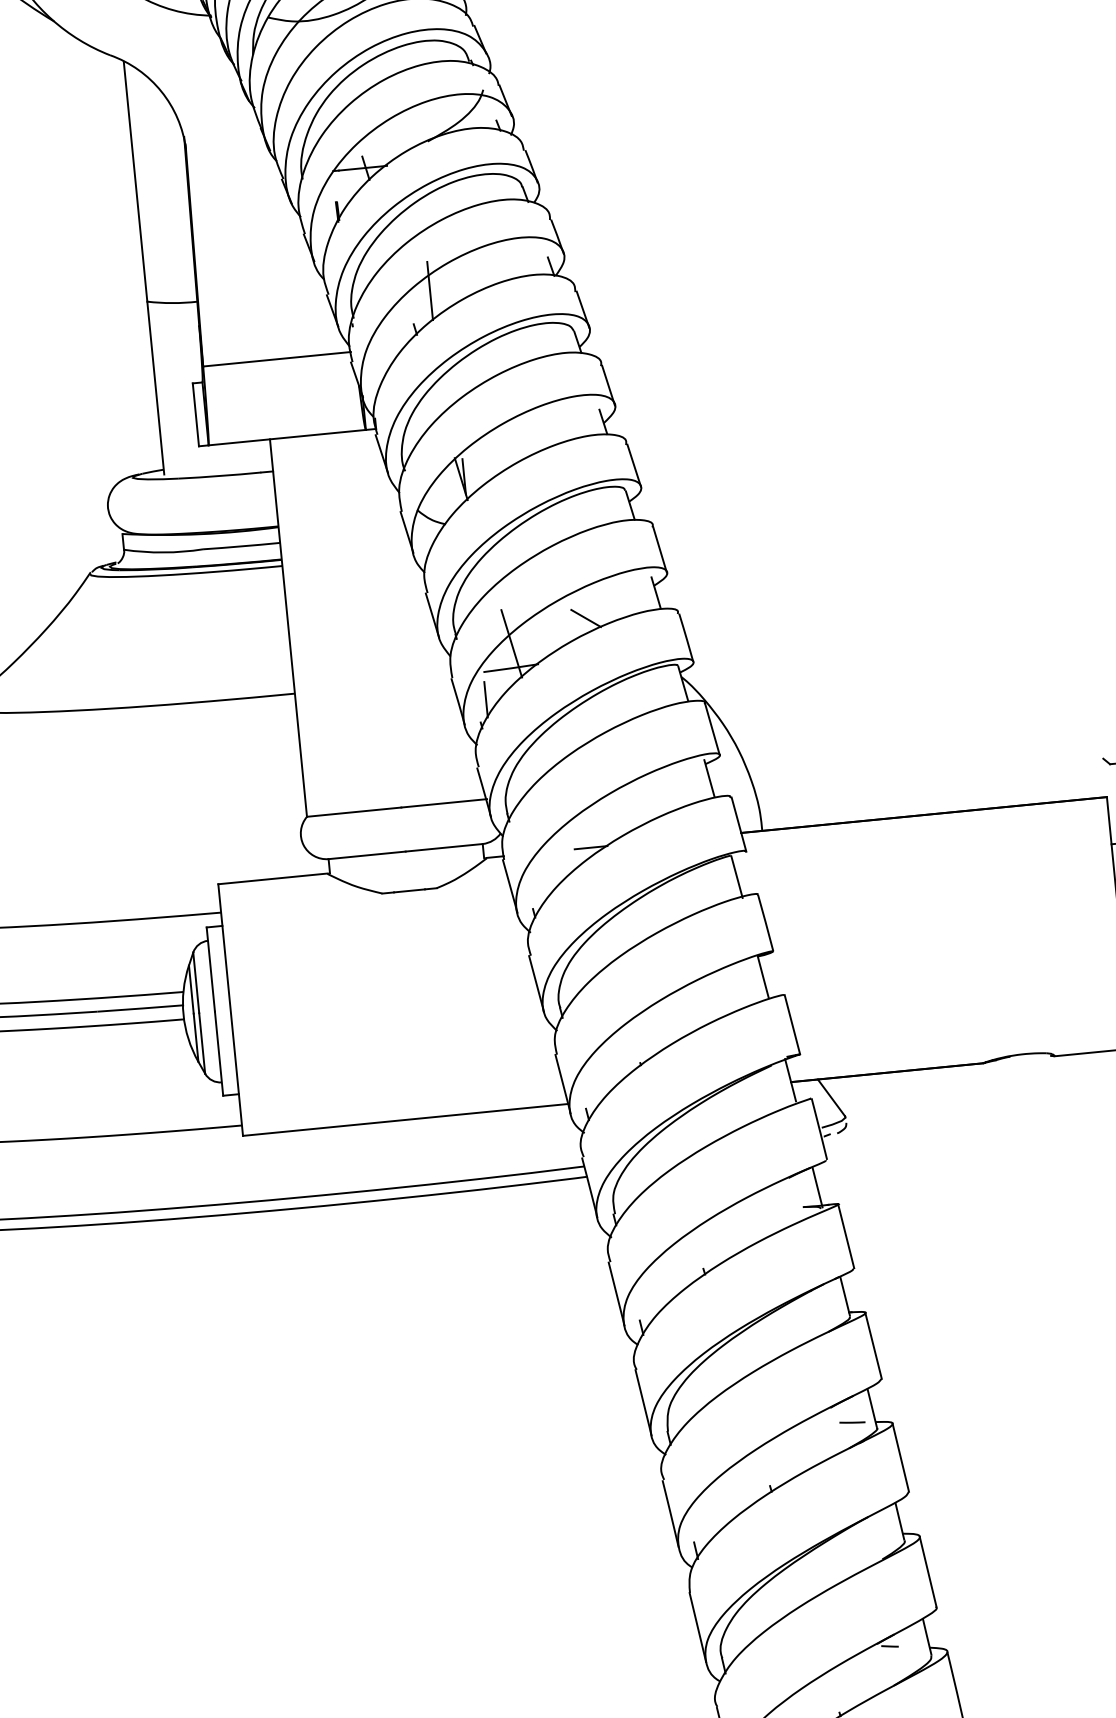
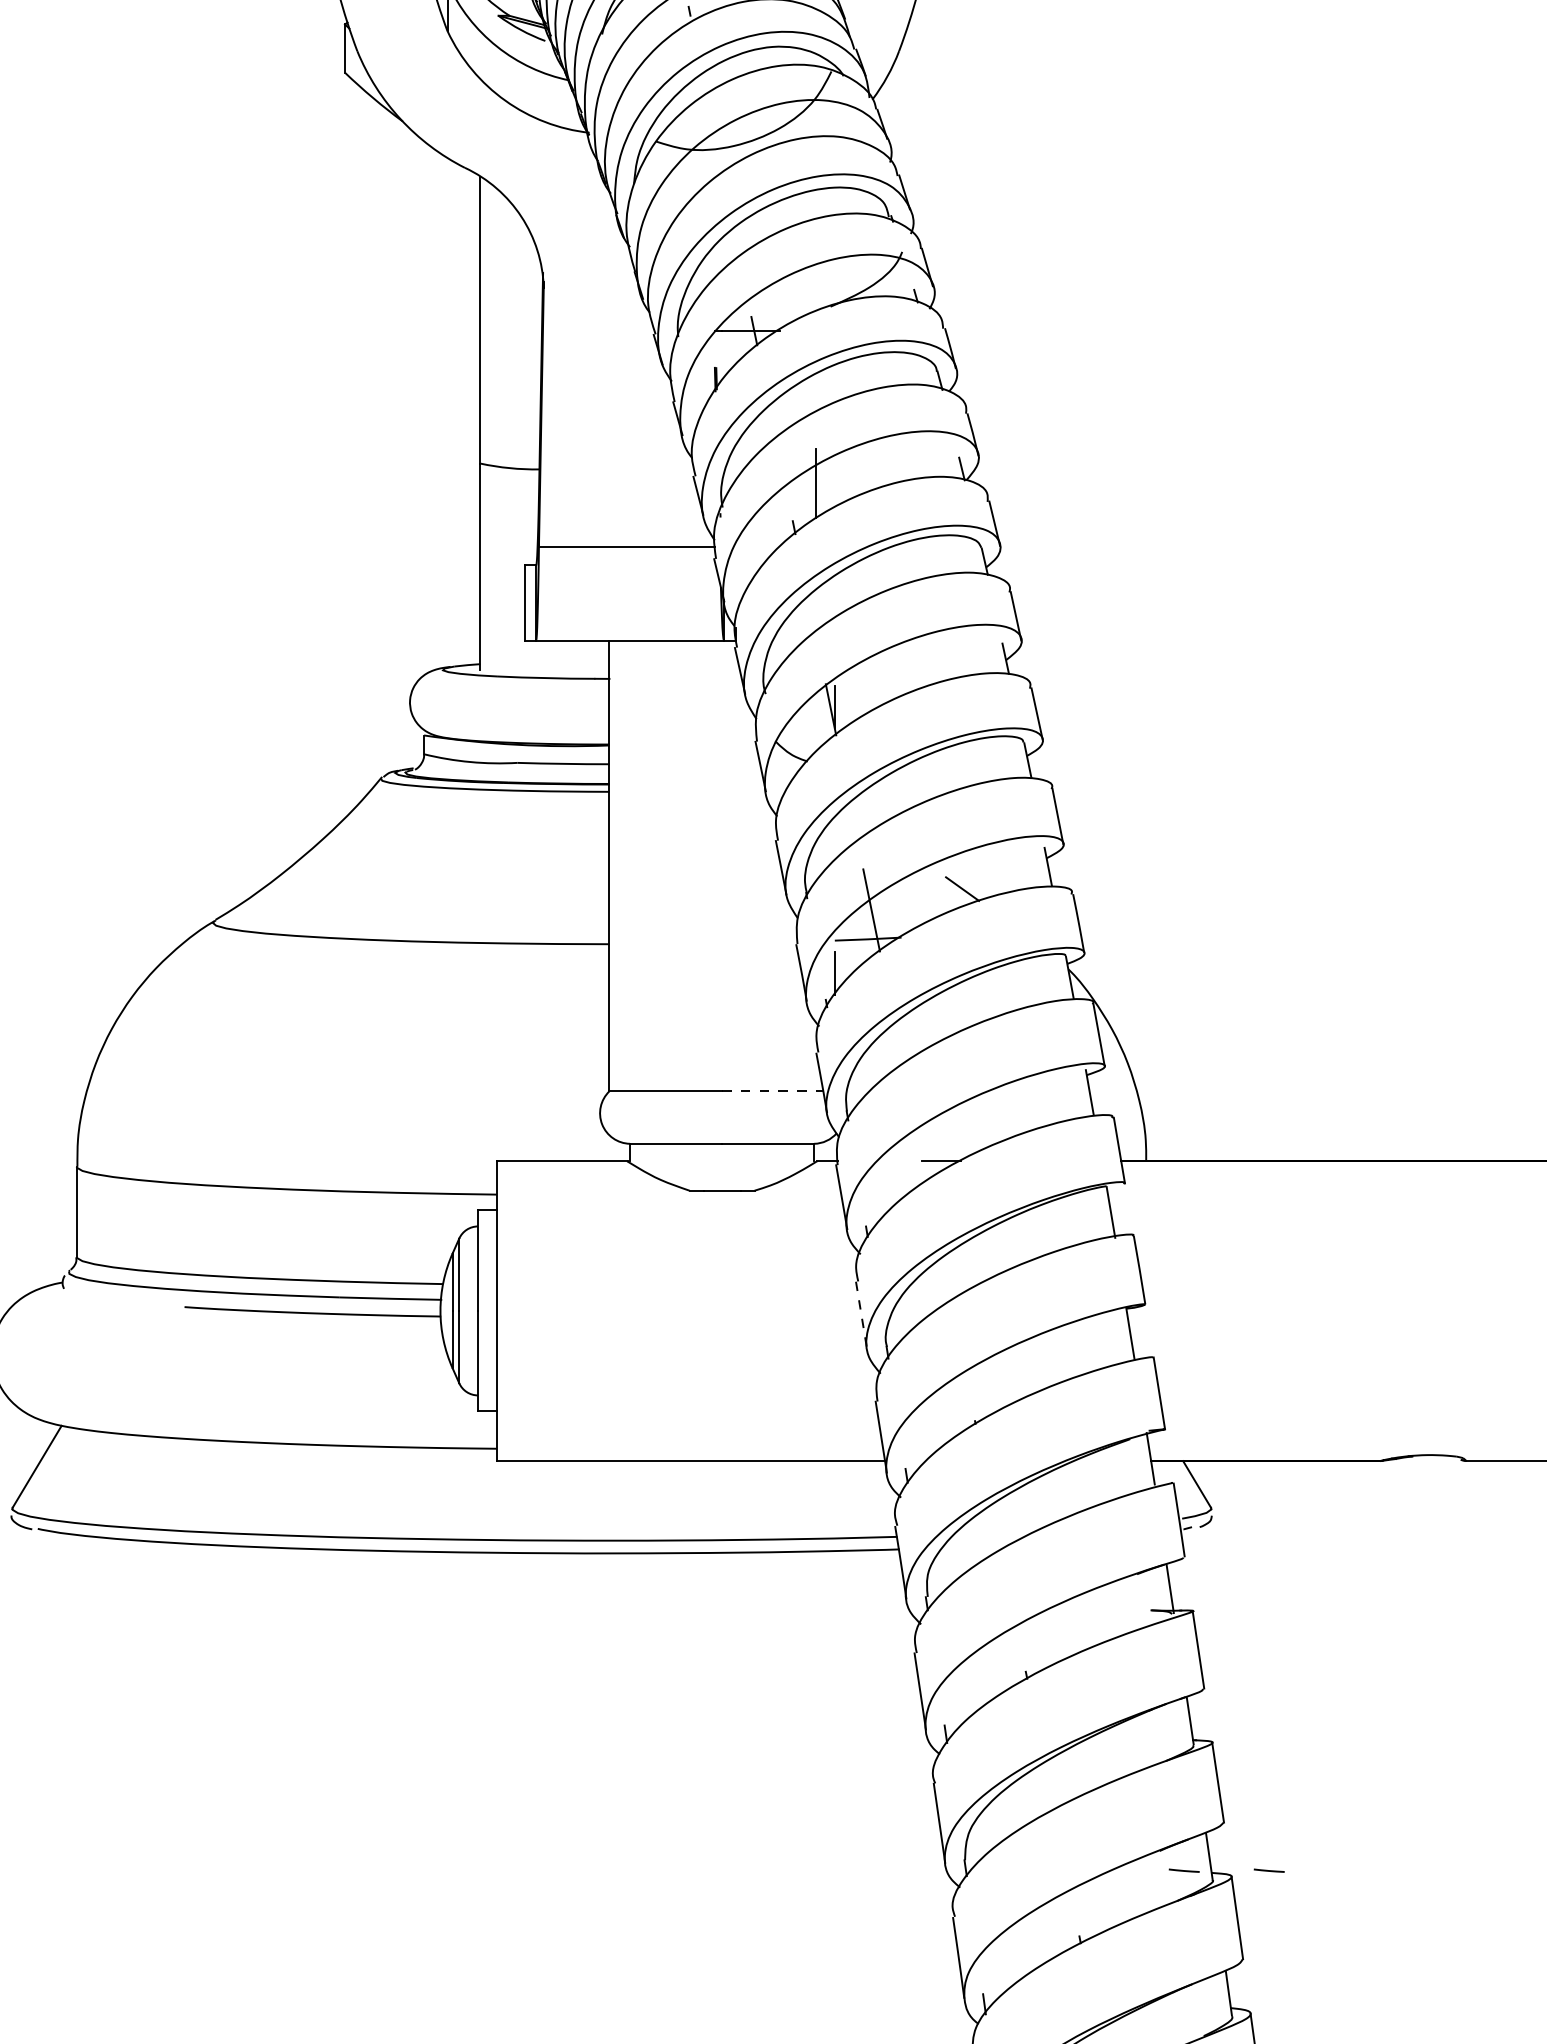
line: (444, 803) -> (773, 1091), solid -> dashed
line: (536, 983) -> (861, 1315), solid -> dashed
line: (922, 1415) -> (1268, 1870), added

